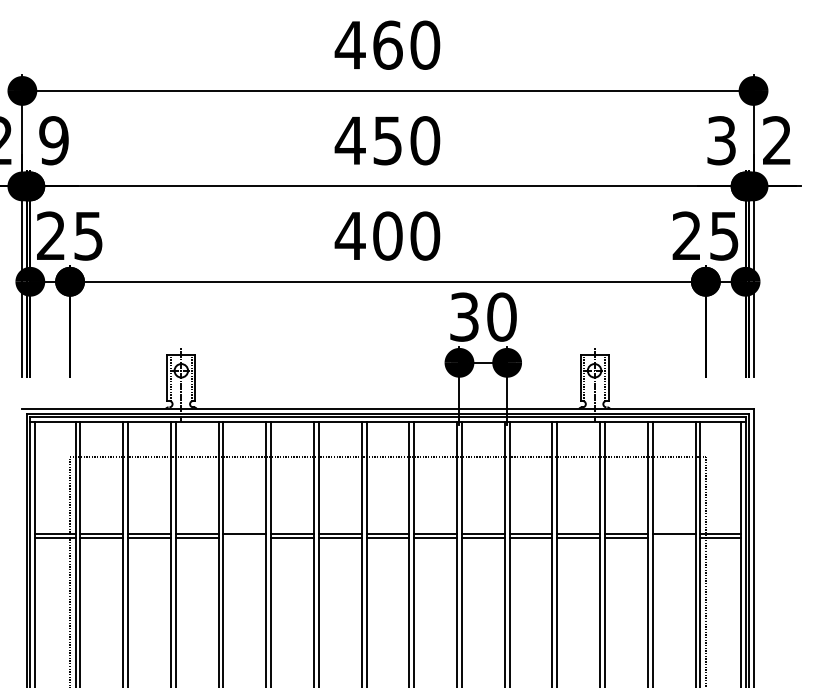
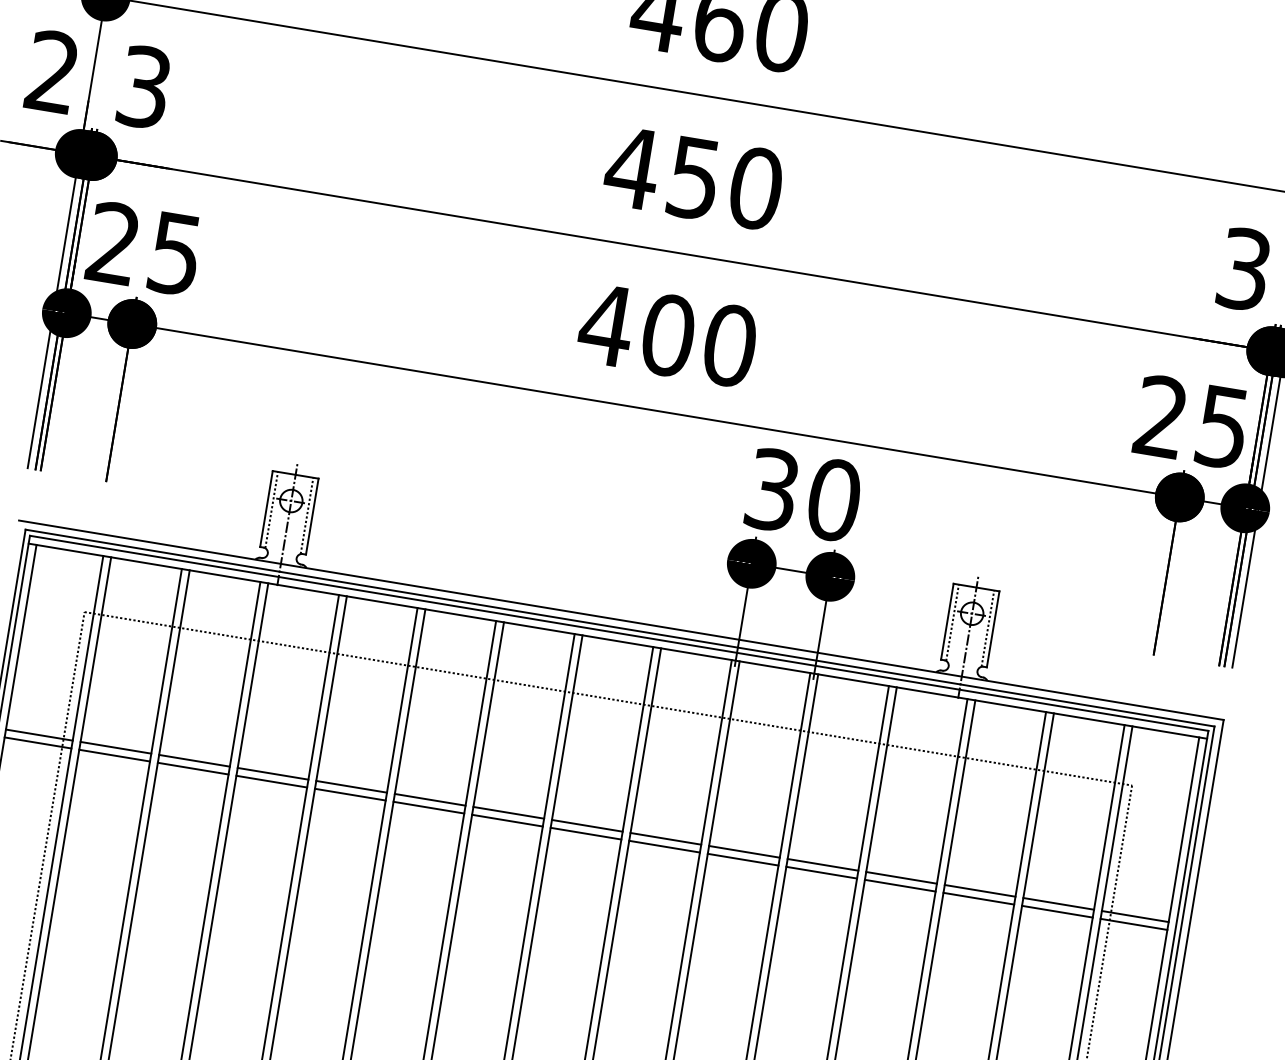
text: (53, 140) -> (143, 86), 9 -> 3
line: (244, 538) -> (349, 794), added
line: (673, 538) -> (1056, 911), added

